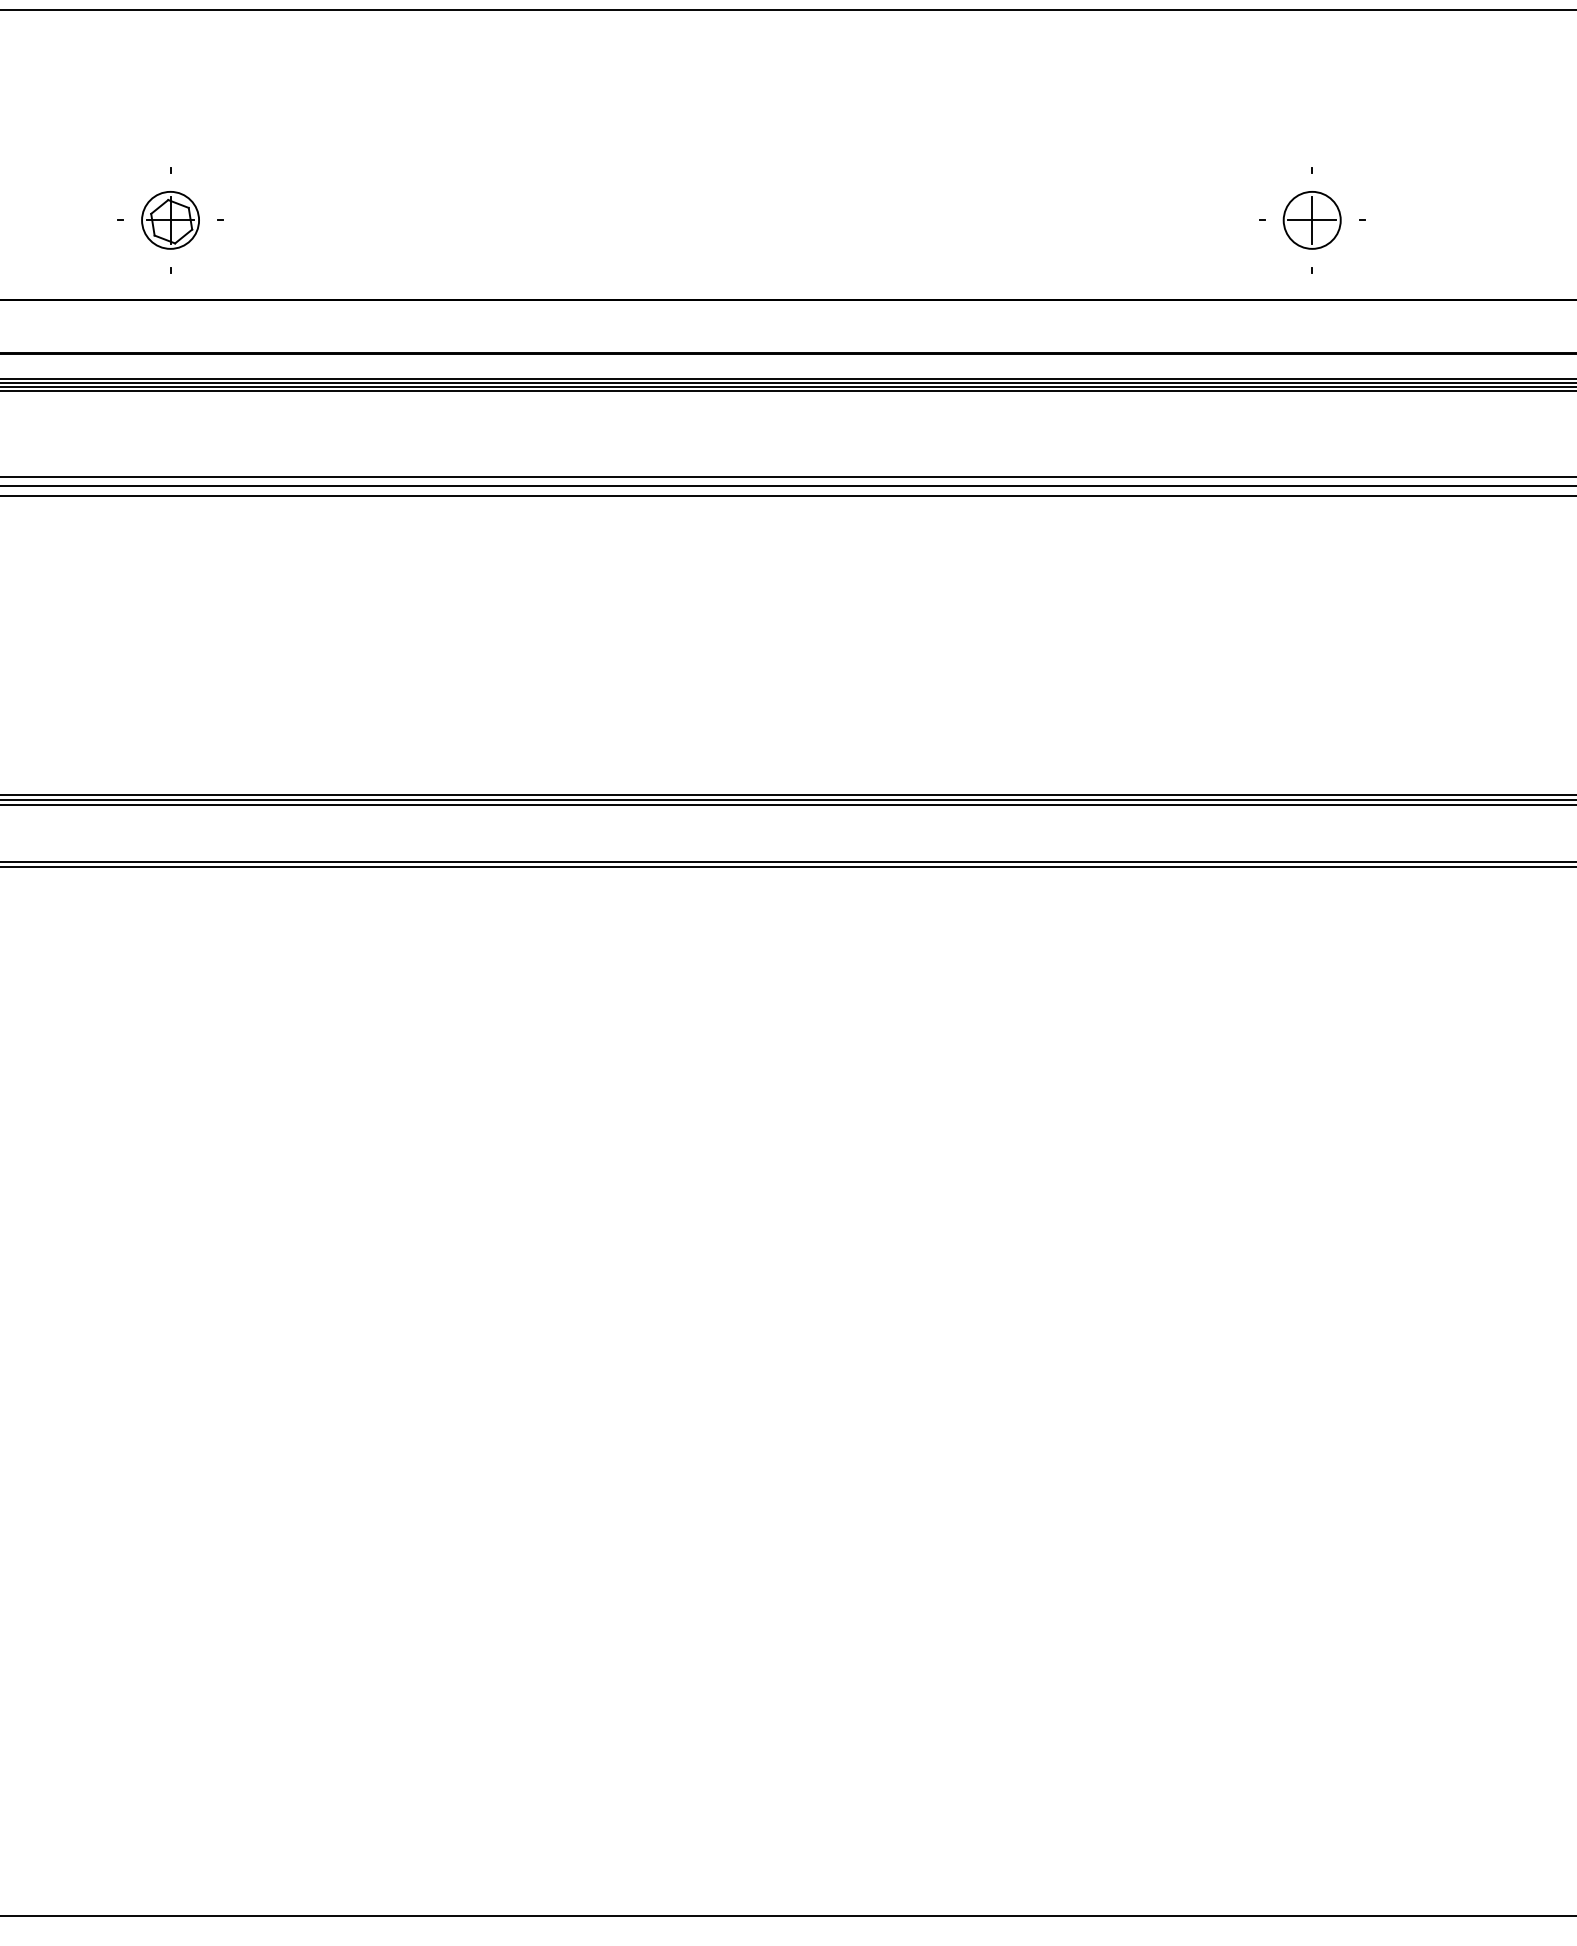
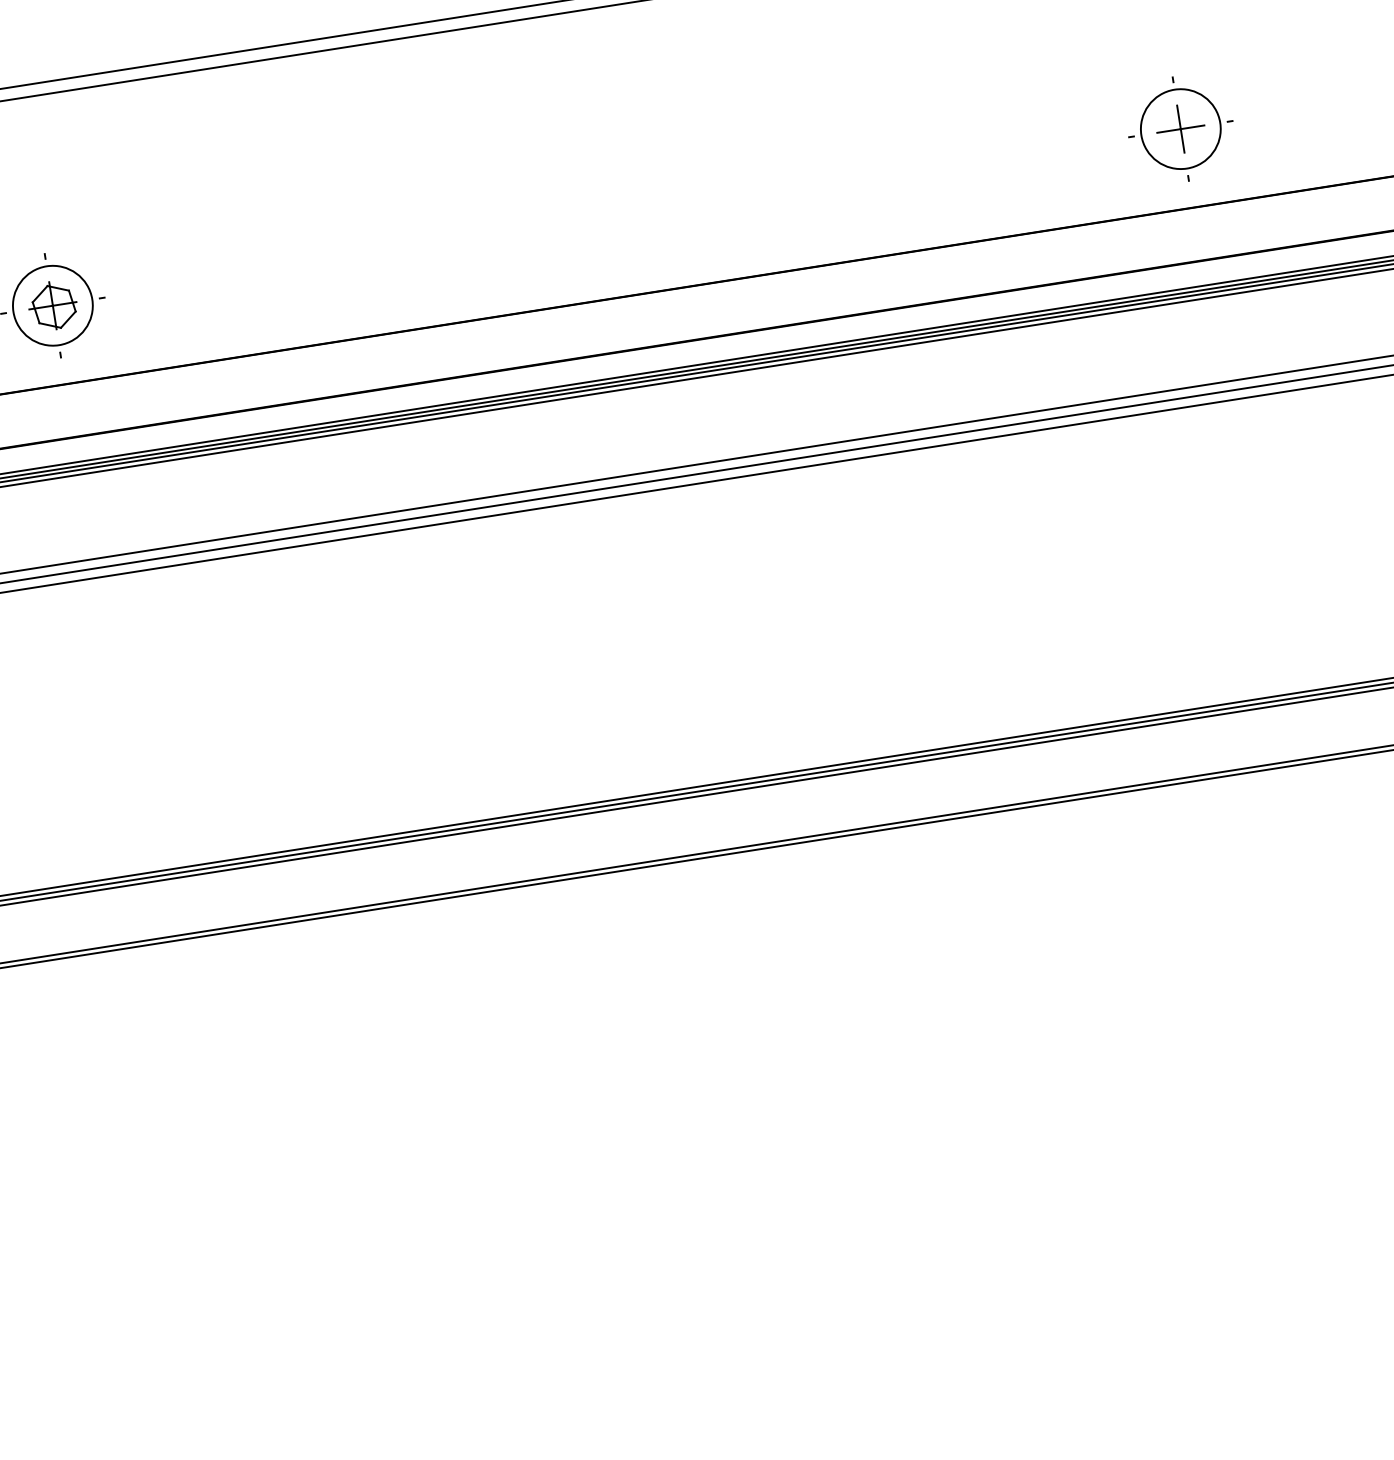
circle: (170, 219) -> (52, 304), size x1.4
circle: (1311, 219) -> (1179, 128), size x1.4

